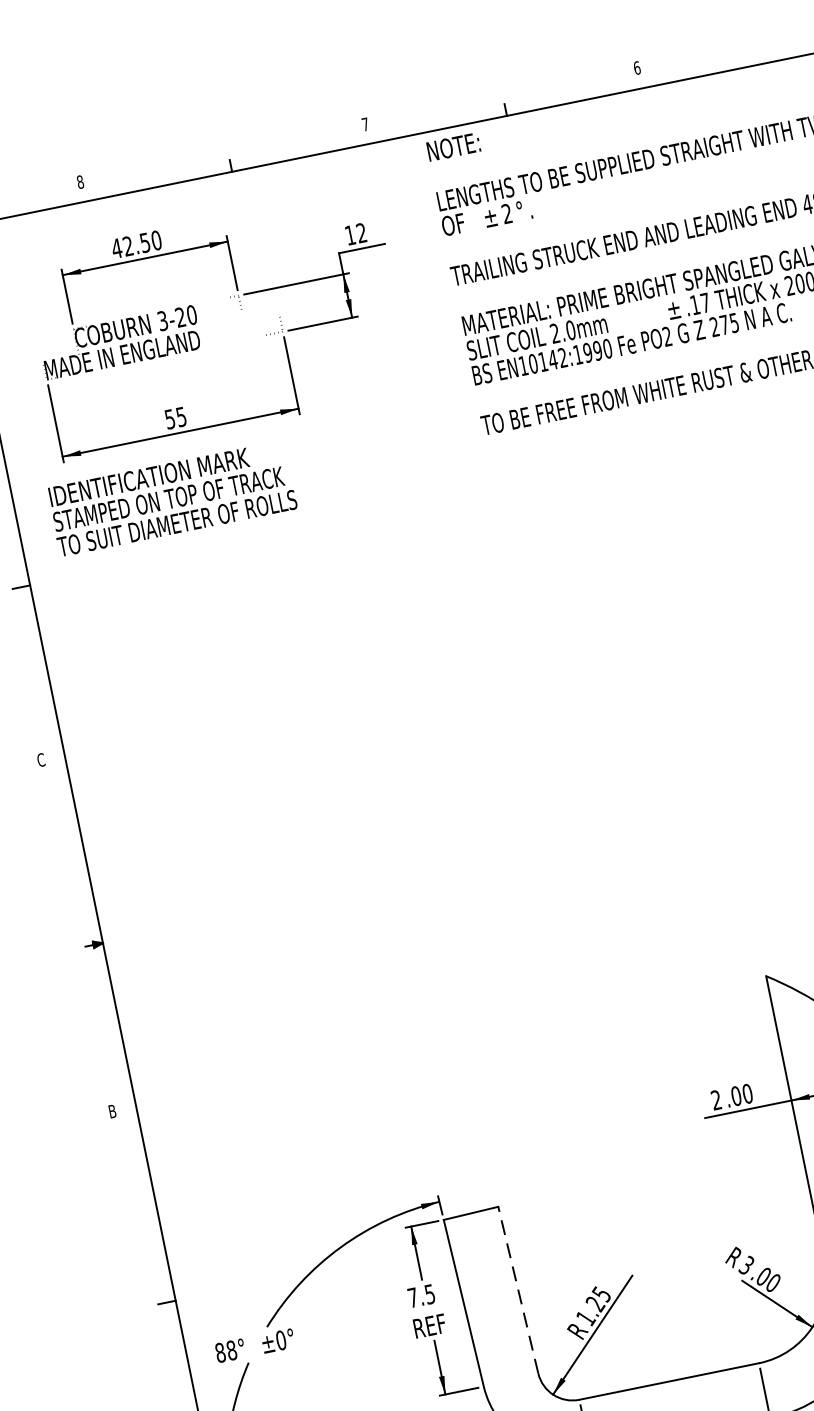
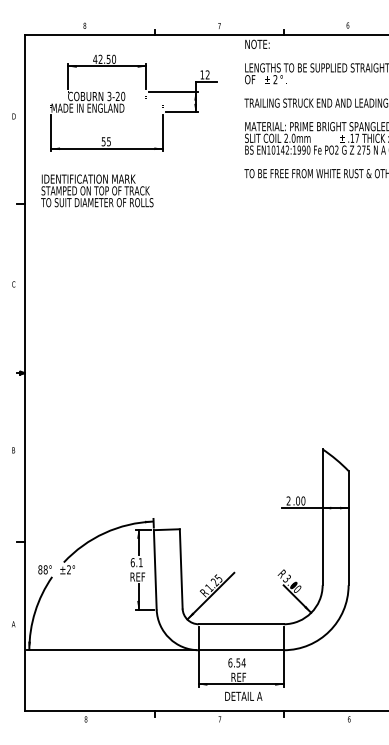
text: (172, 497) -> (97, 190), moved
line: (518, 1289) -> (181, 568), dashed -> solid
text: (420, 1295) -> (136, 562), 7.5 -> 6.1
text: (282, 1339) -> (69, 569), ±0° -> ±2°

